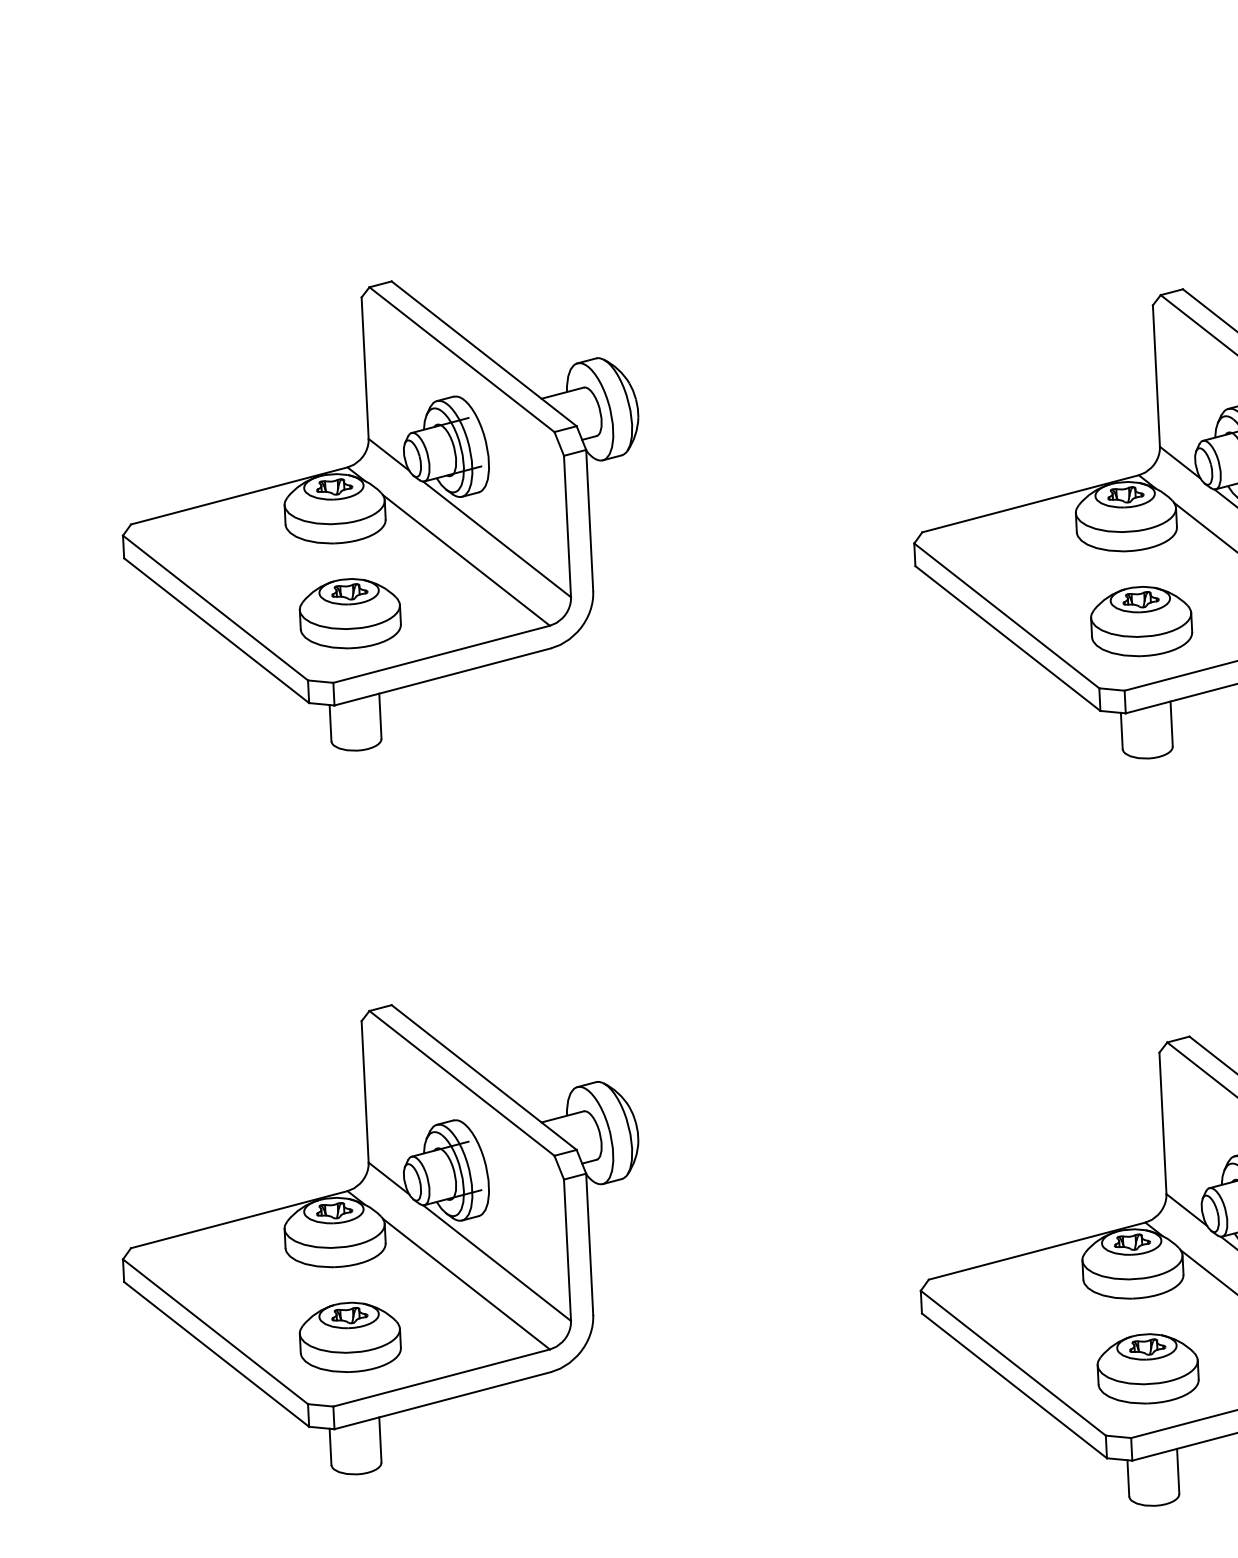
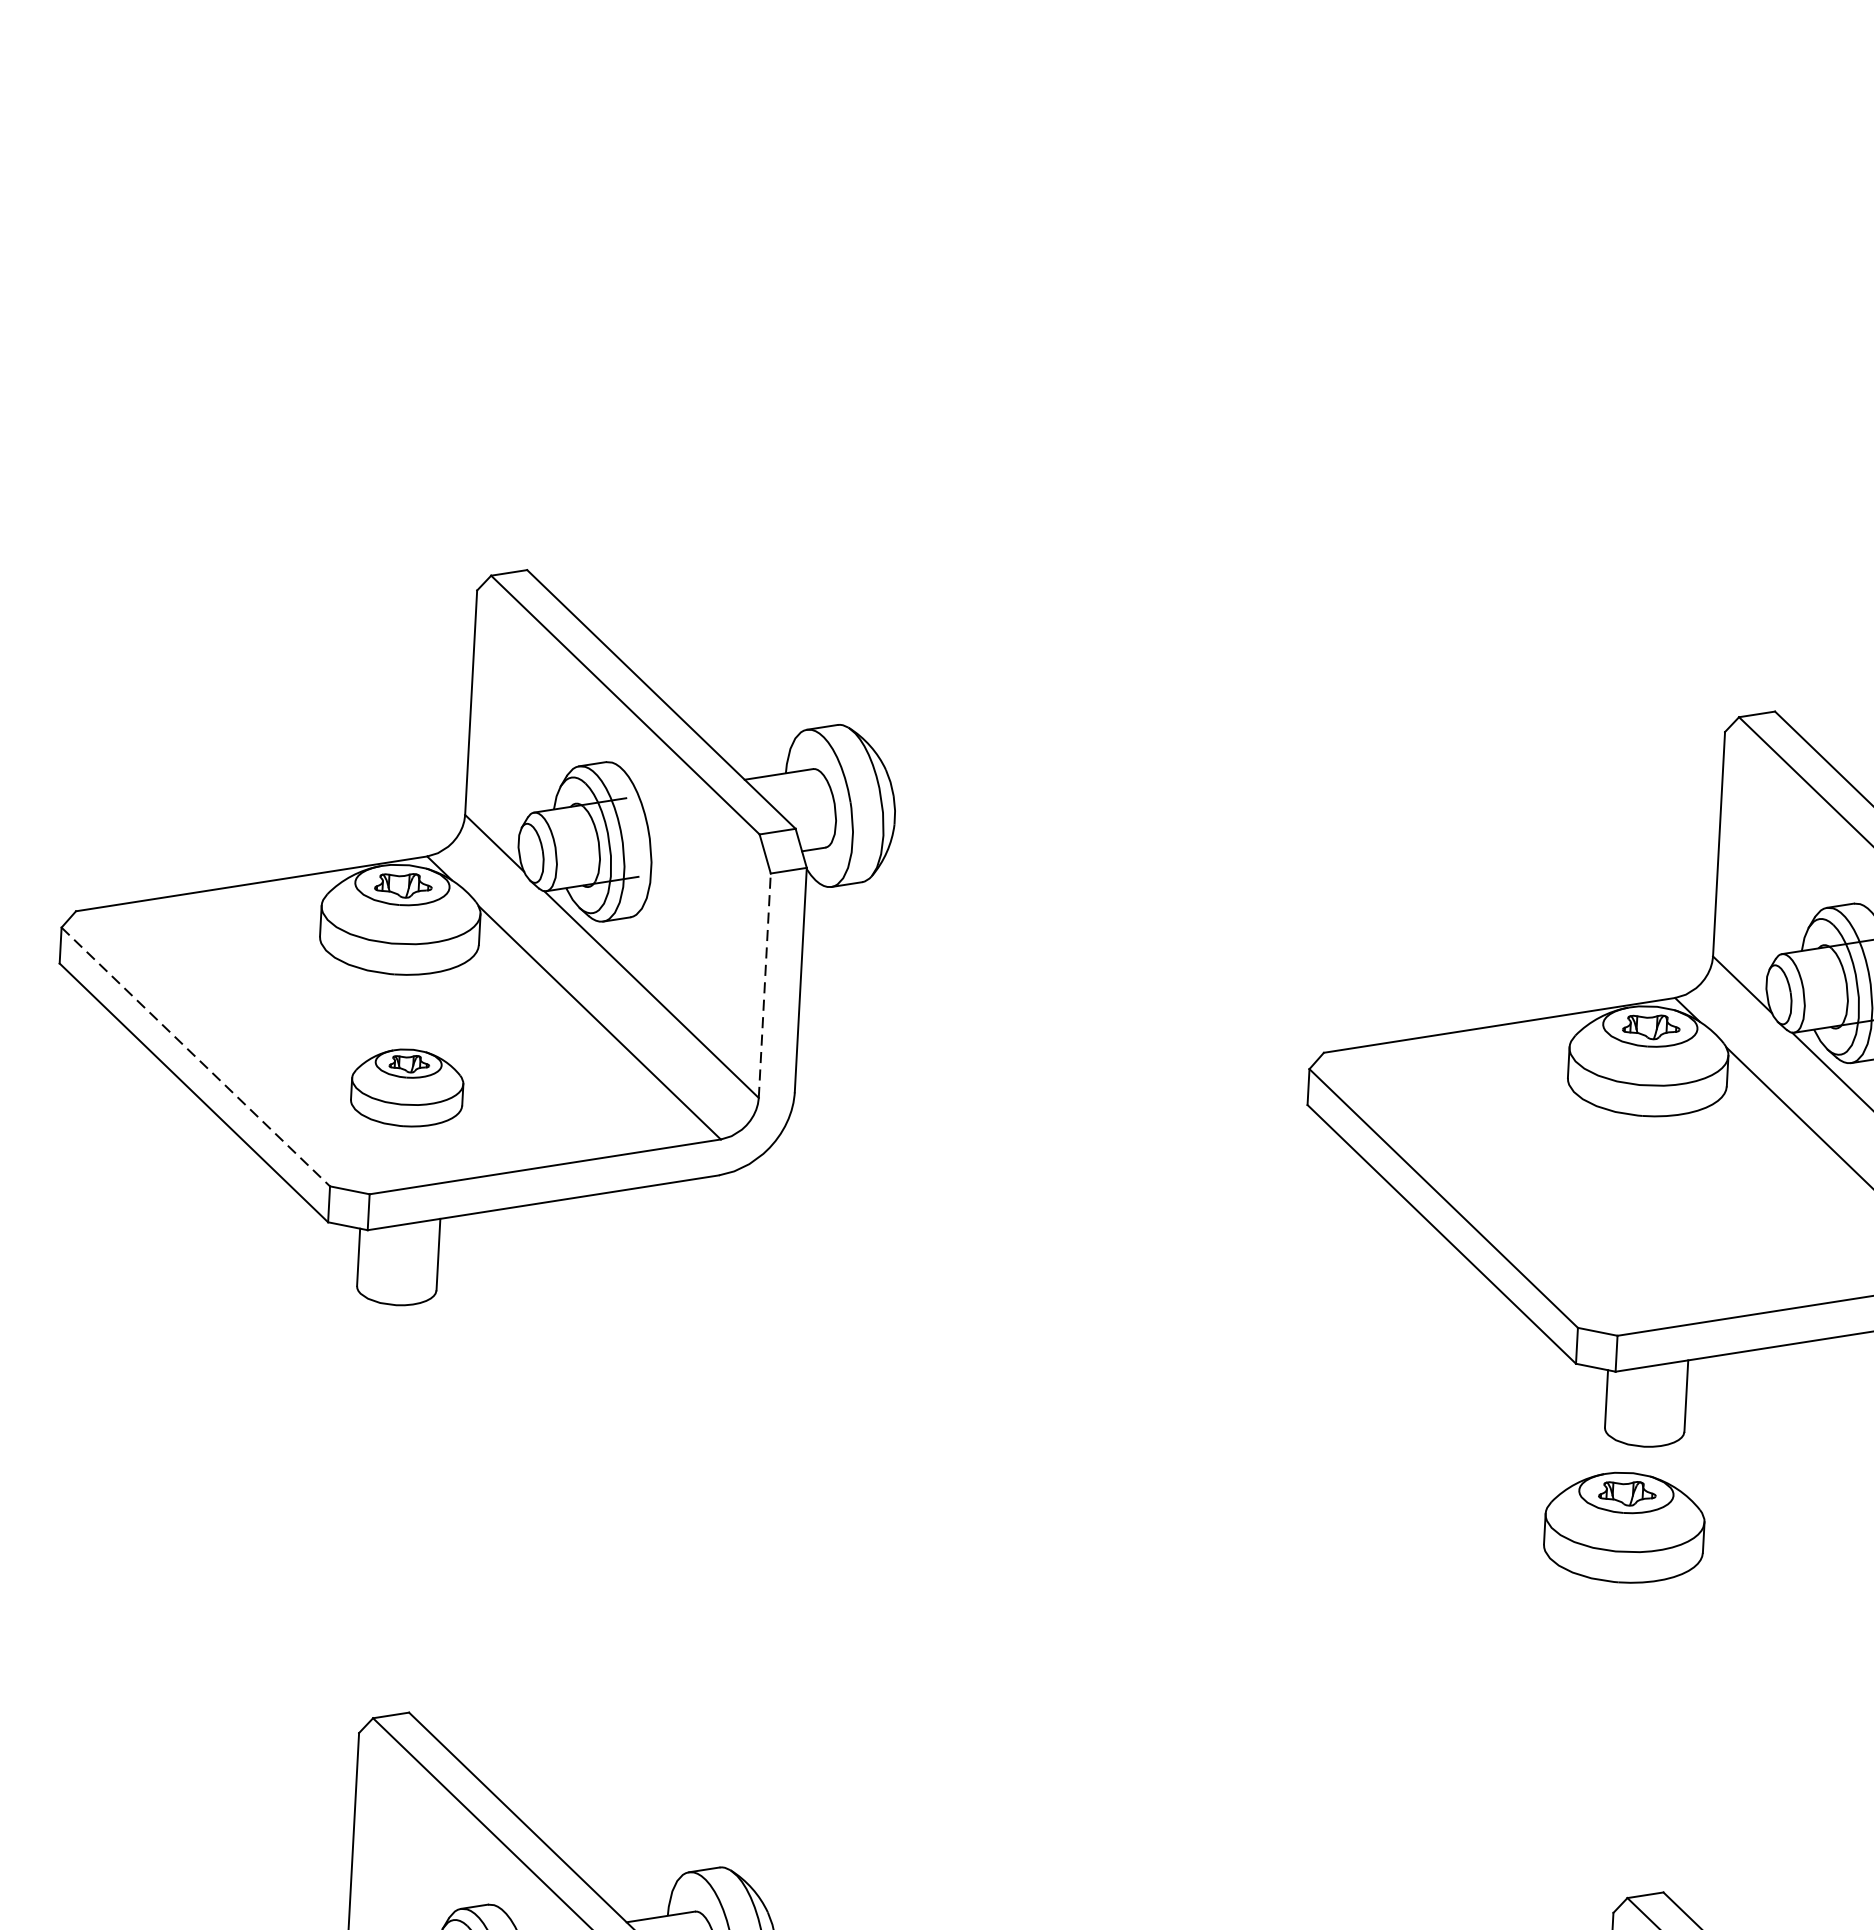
line: (567, 526) -> (764, 985), solid -> dashed
line: (215, 608) -> (195, 1057), solid -> dashed
part: (349, 613) -> (406, 1087), size x0.7
part: (1141, 621) -> (1624, 1527), moved

